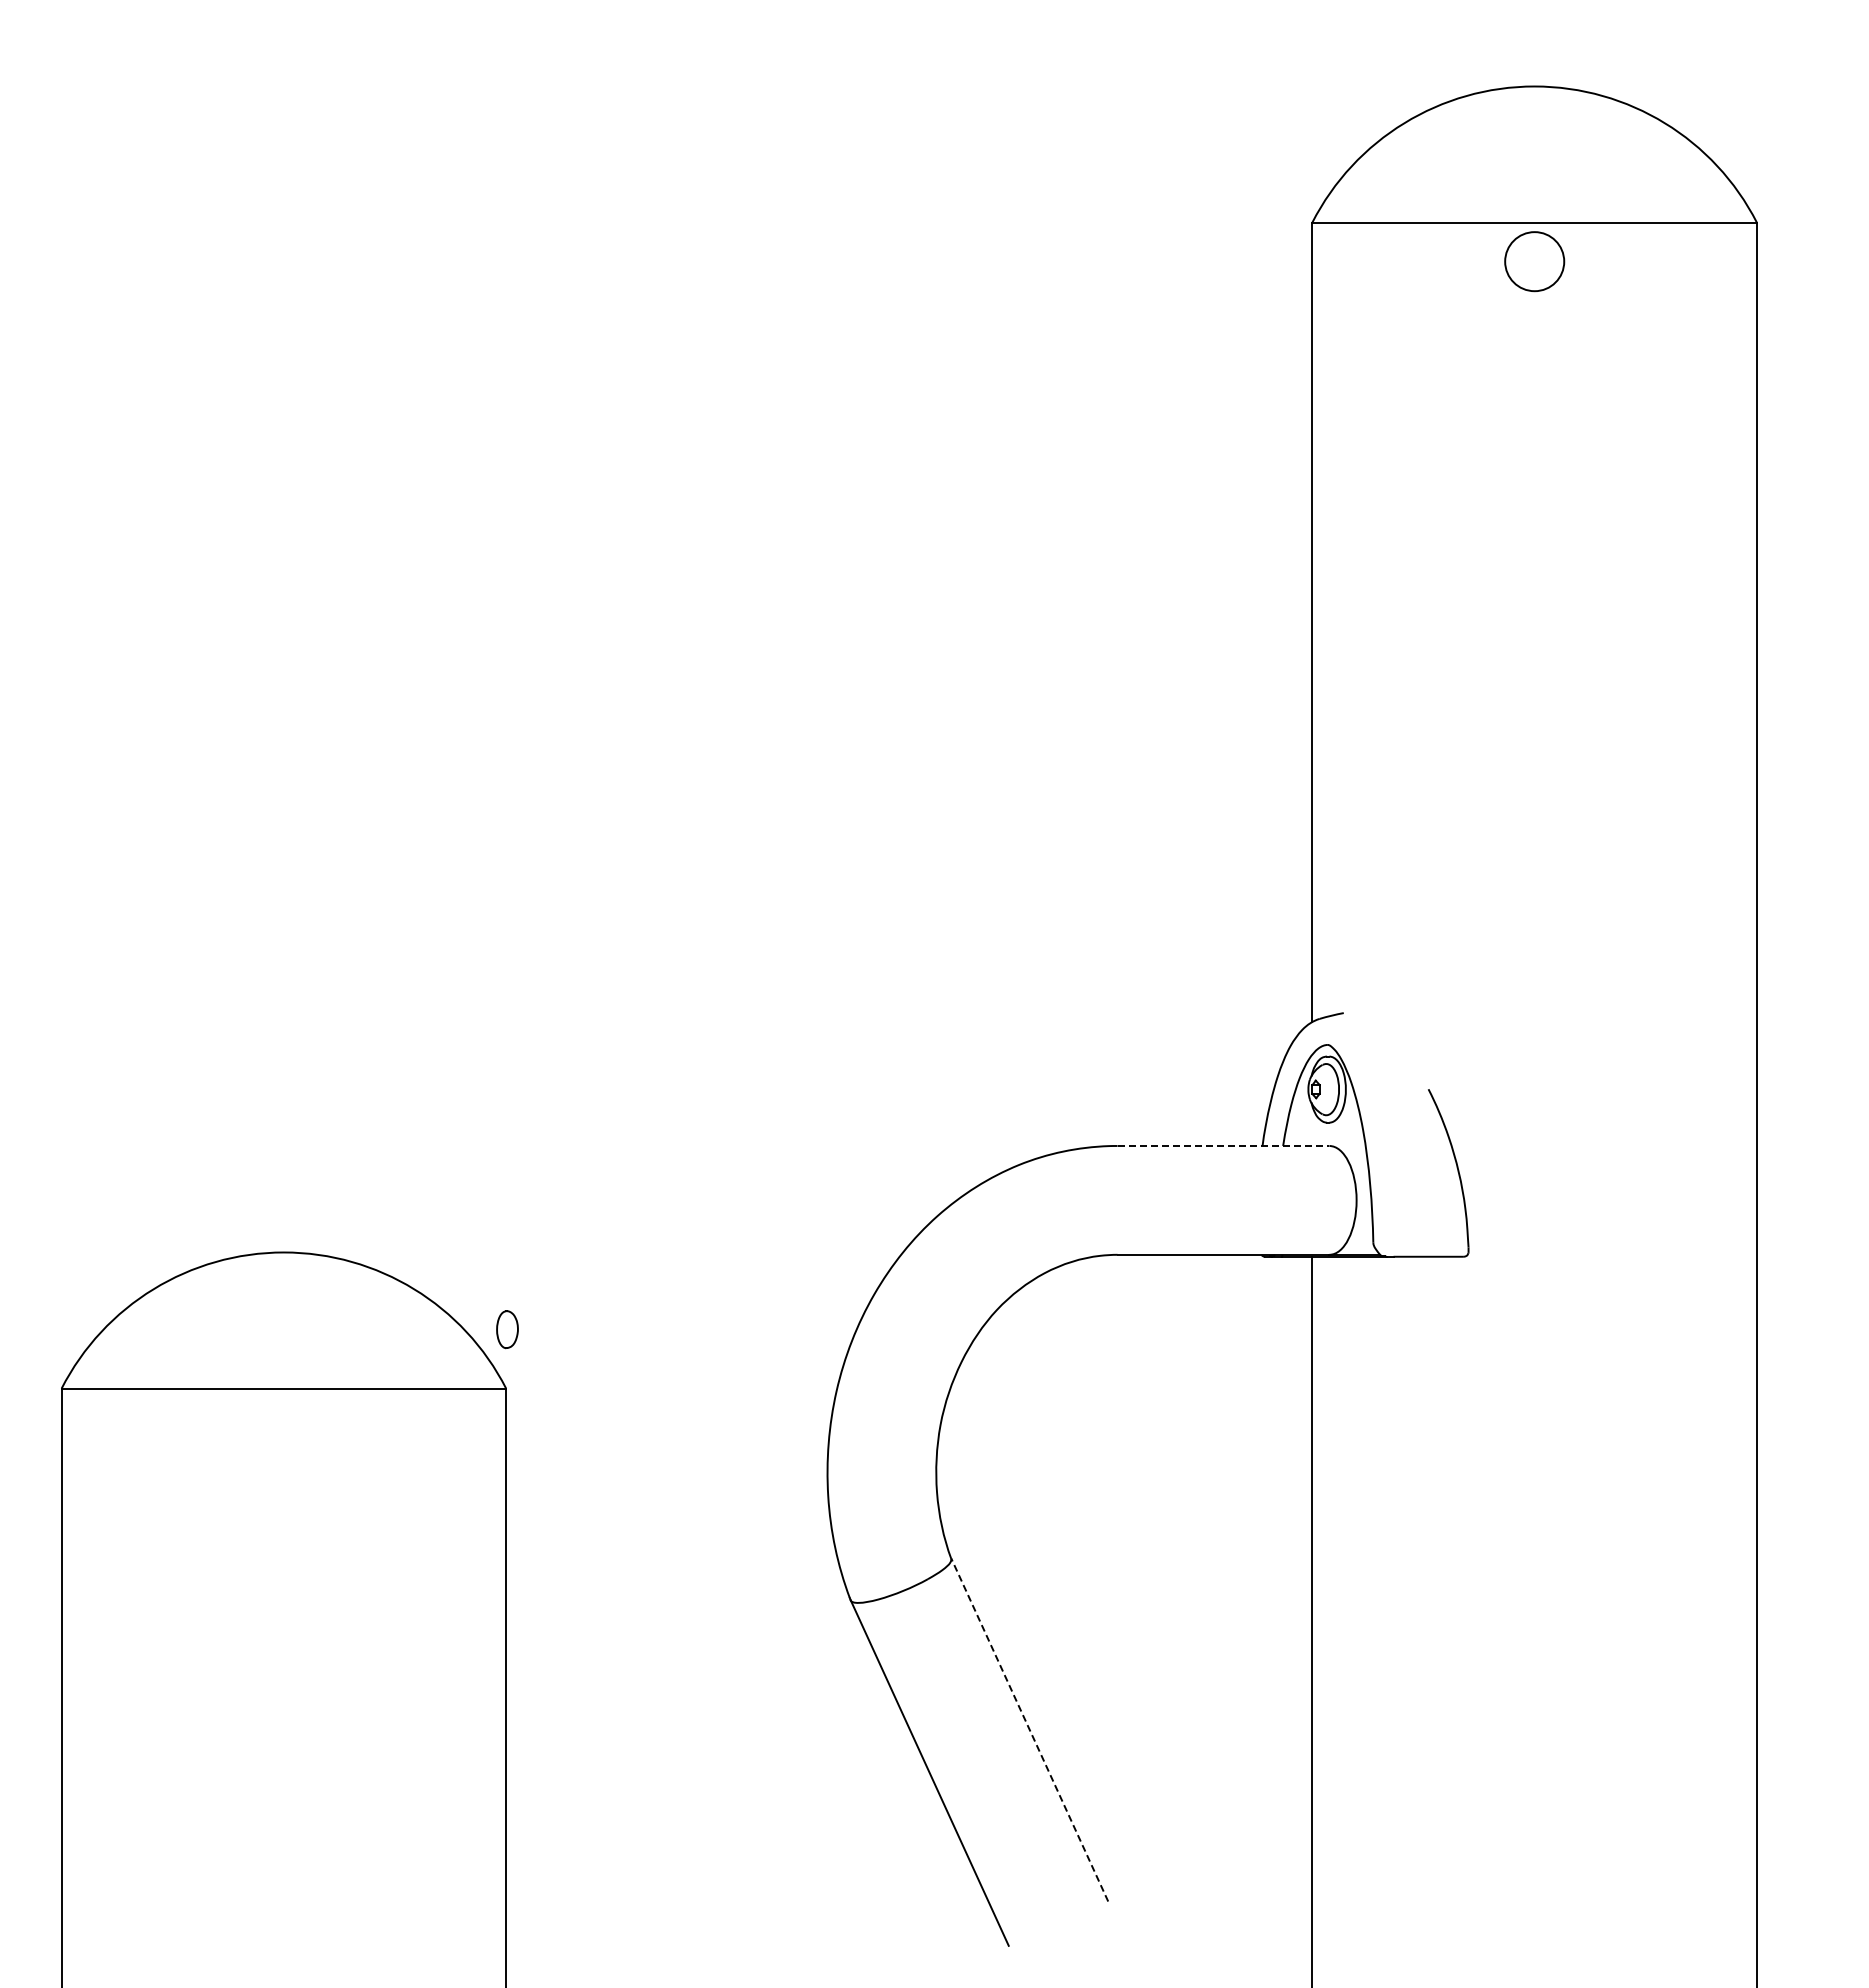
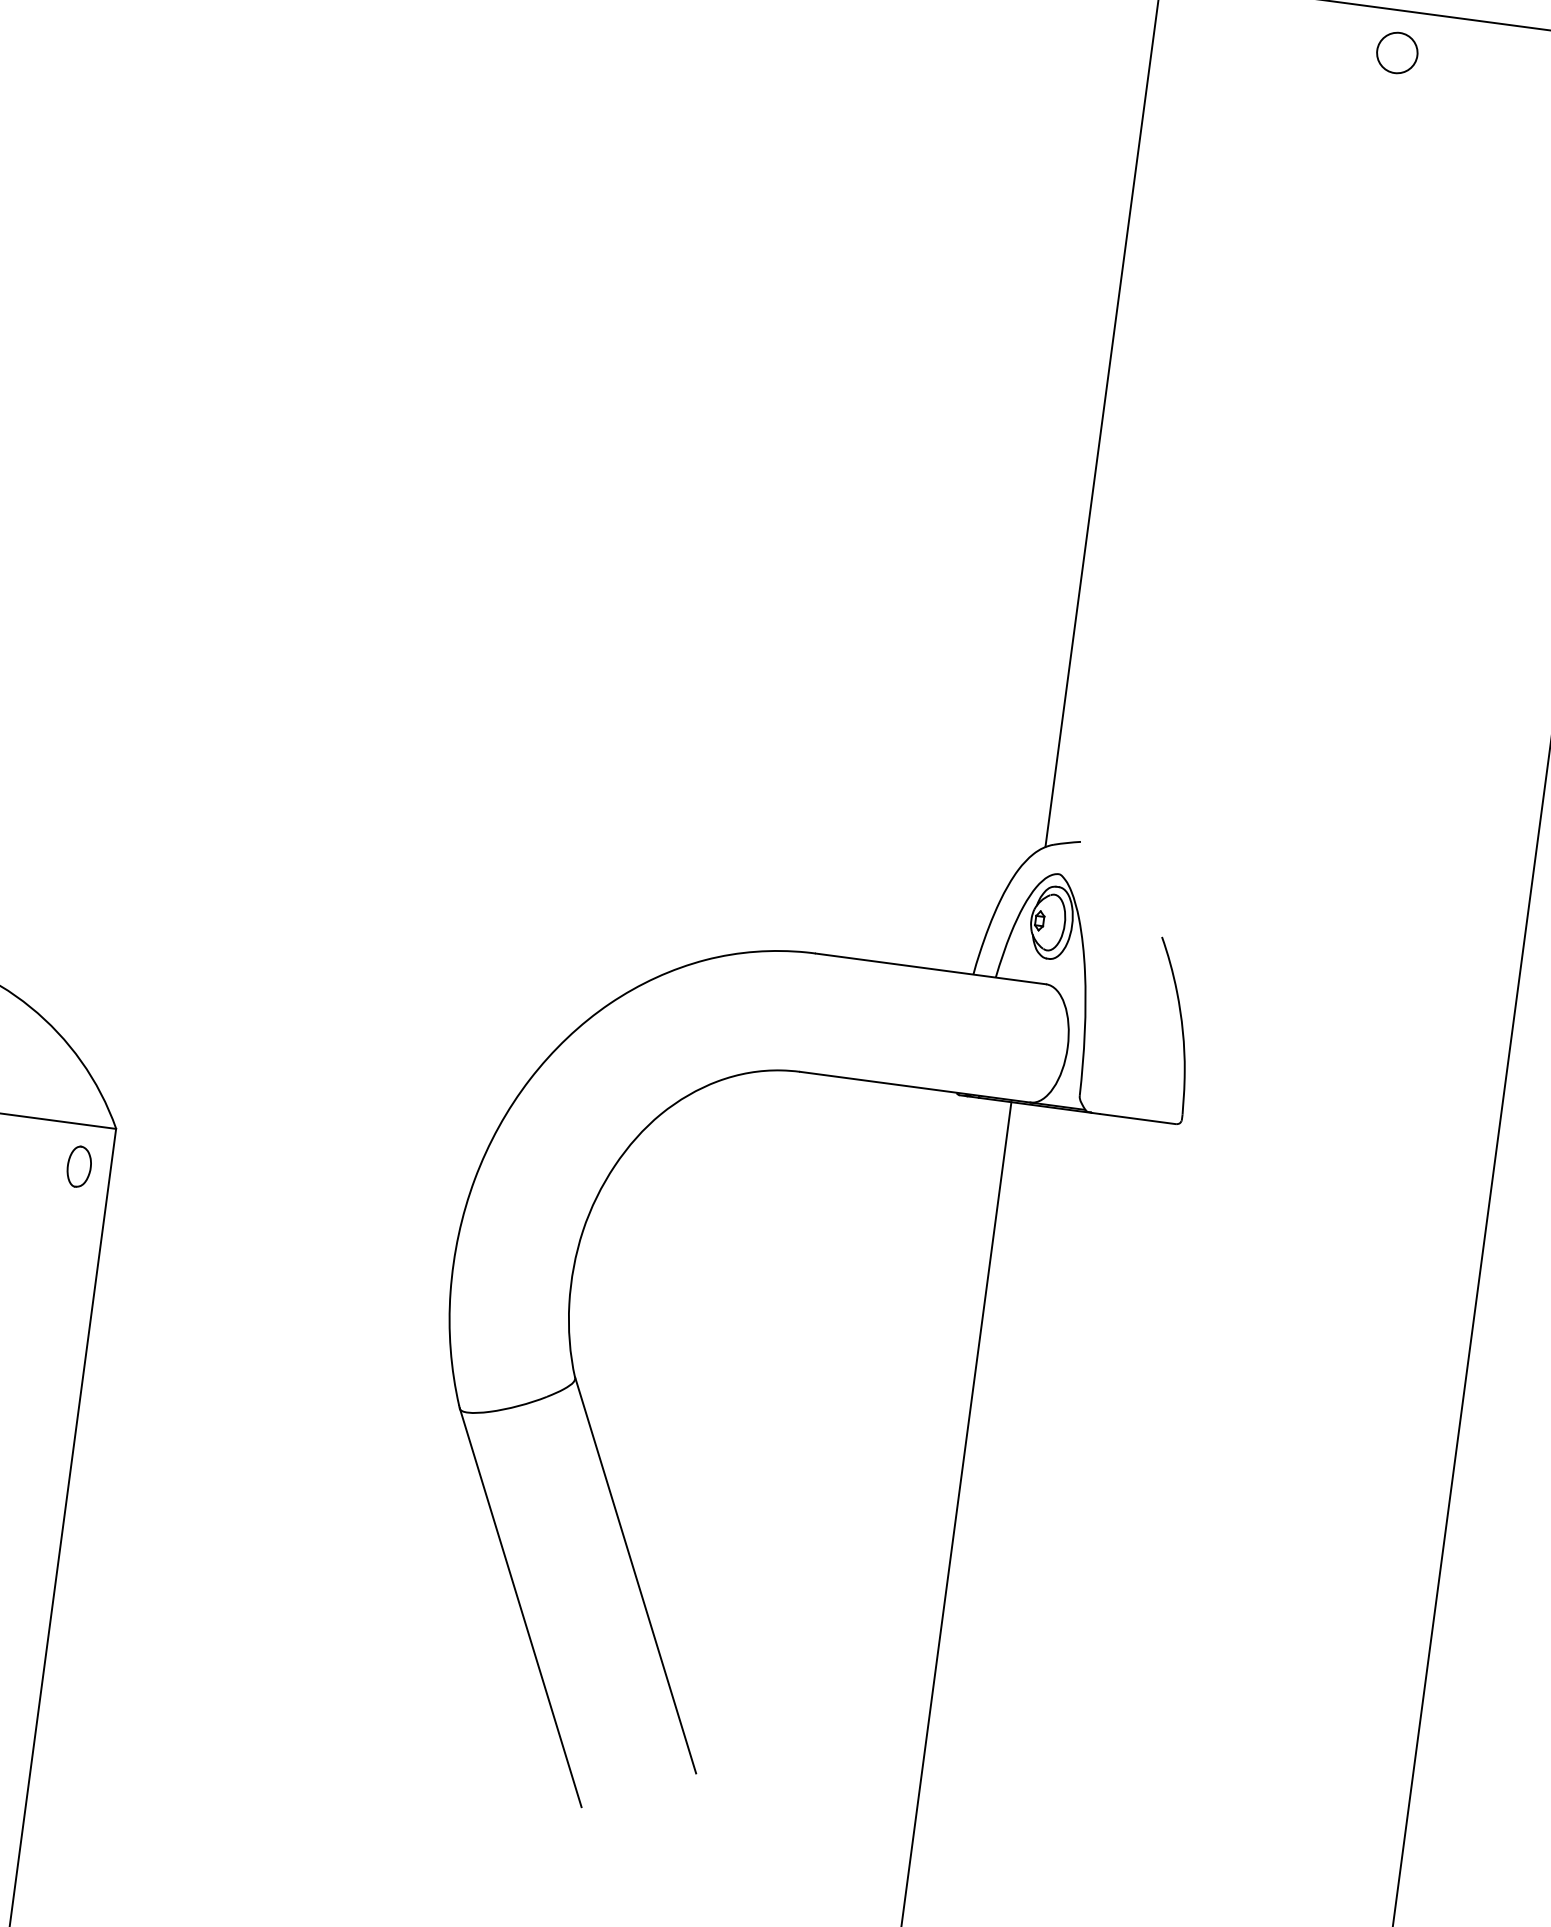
circle: (1534, 261) -> (1397, 52), size x0.62
line: (1223, 1145) -> (931, 968), dashed -> solid
part: (507, 1329) -> (79, 1166), moved
line: (1029, 1729) -> (635, 1574), dashed -> solid

